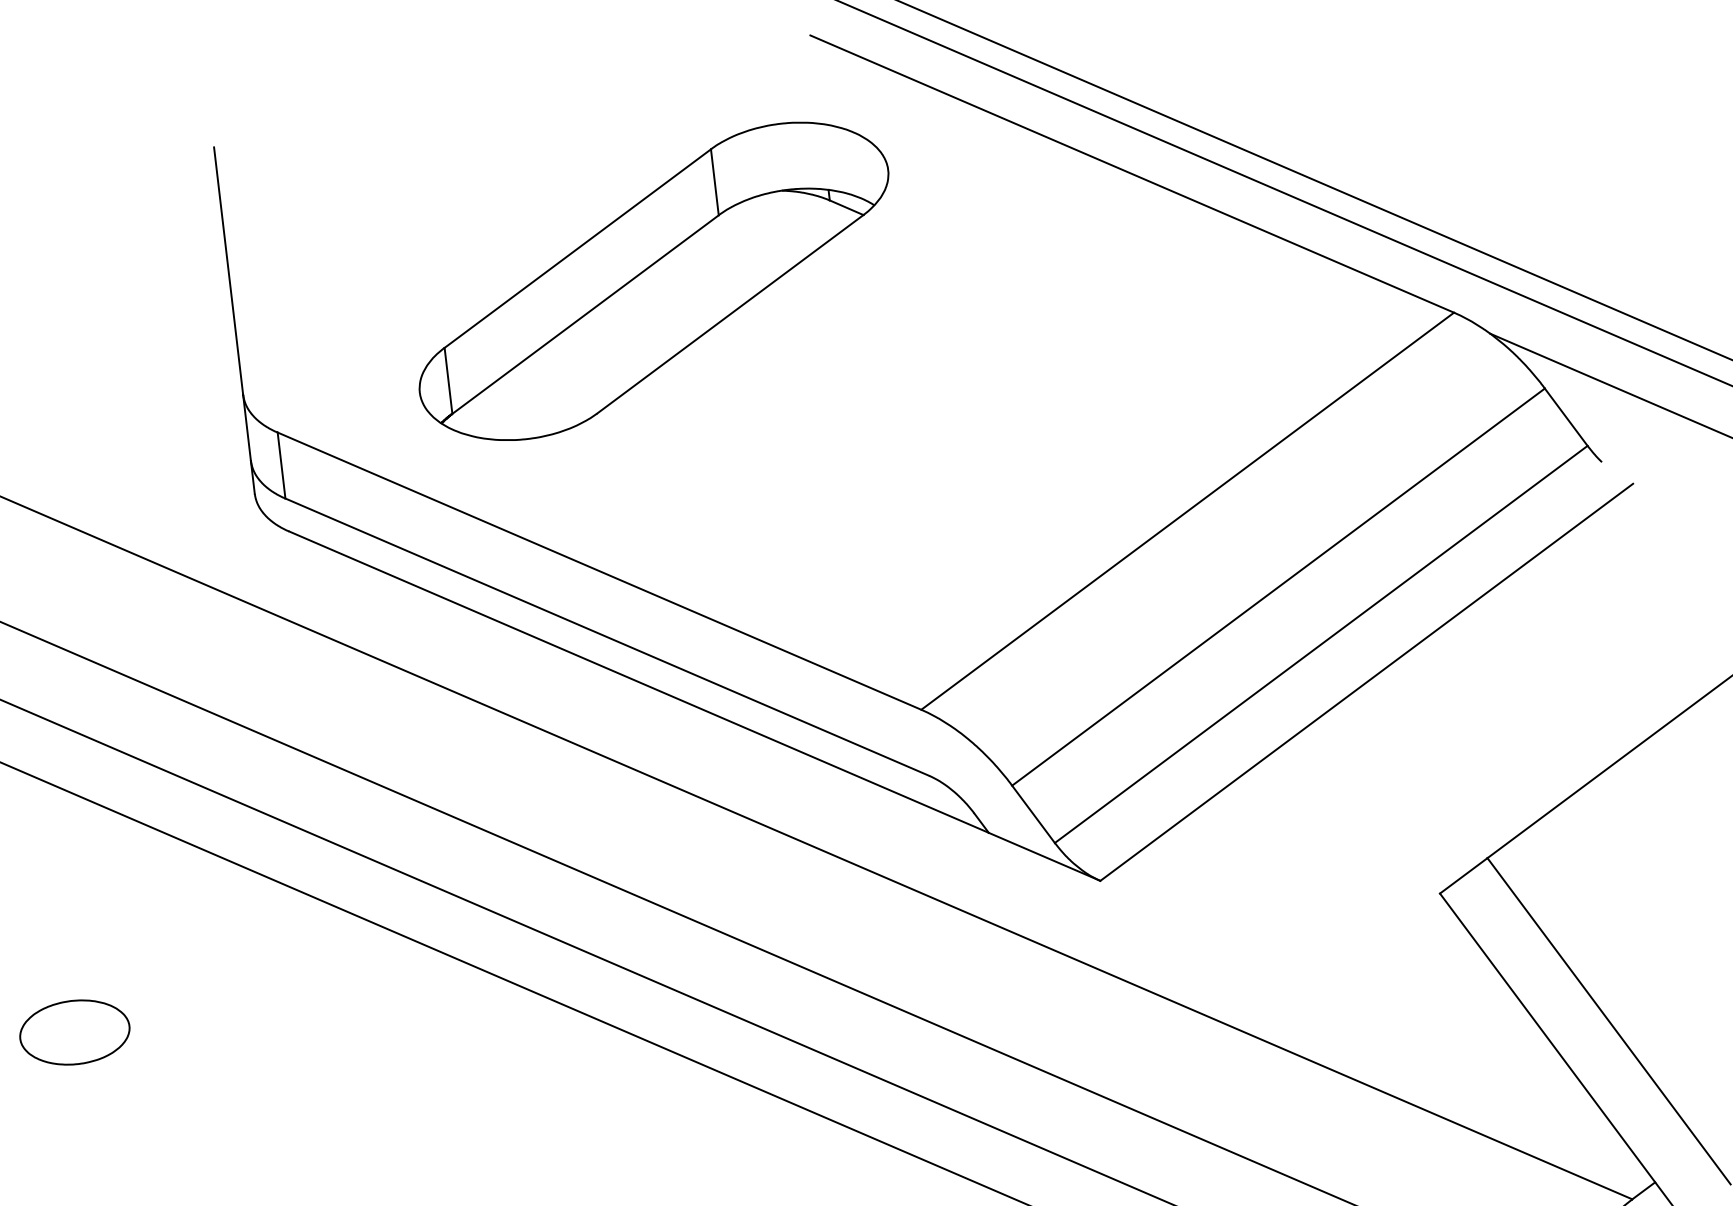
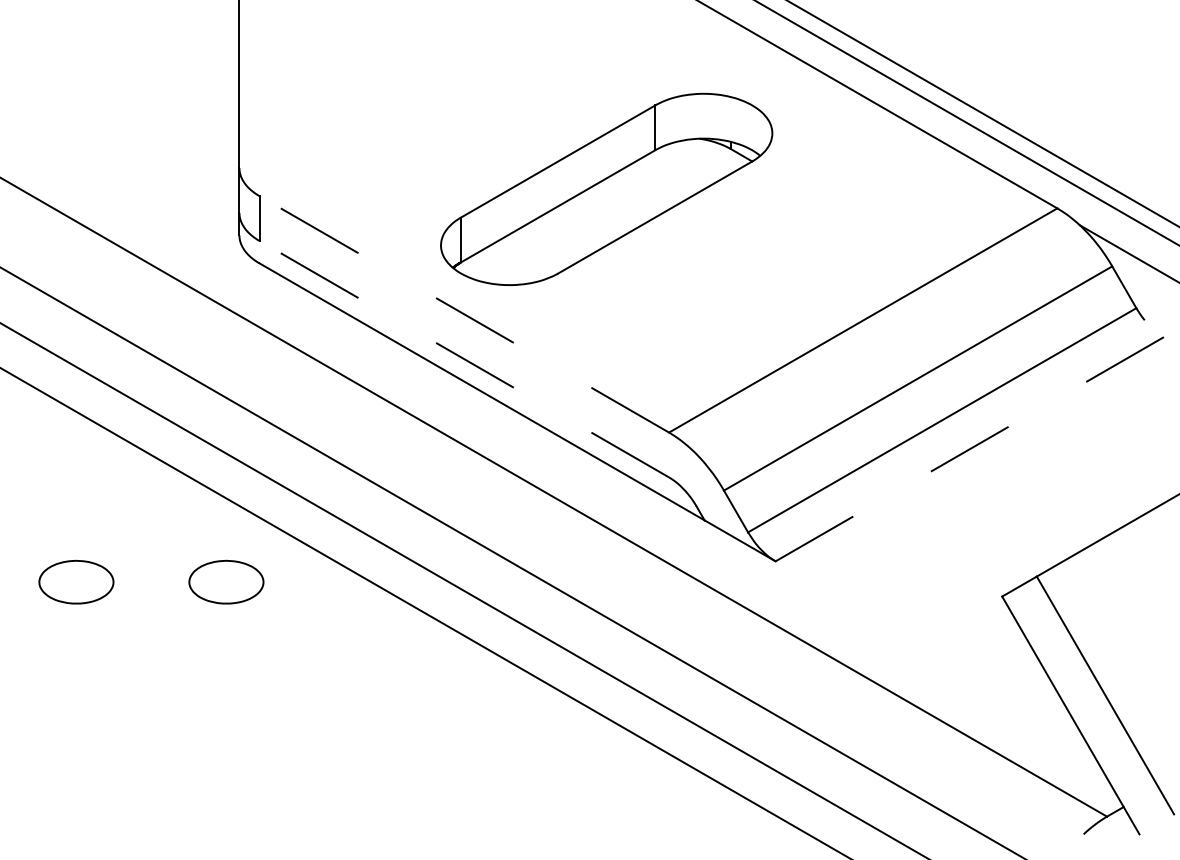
part: (653, 280) -> (606, 188), moved
line: (598, 571) -> (463, 314), solid -> dashed
line: (605, 636) -> (463, 358), solid -> dashed
line: (1367, 682) -> (970, 449), solid -> dashed
part: (295, 1005) -> (226, 581), added

